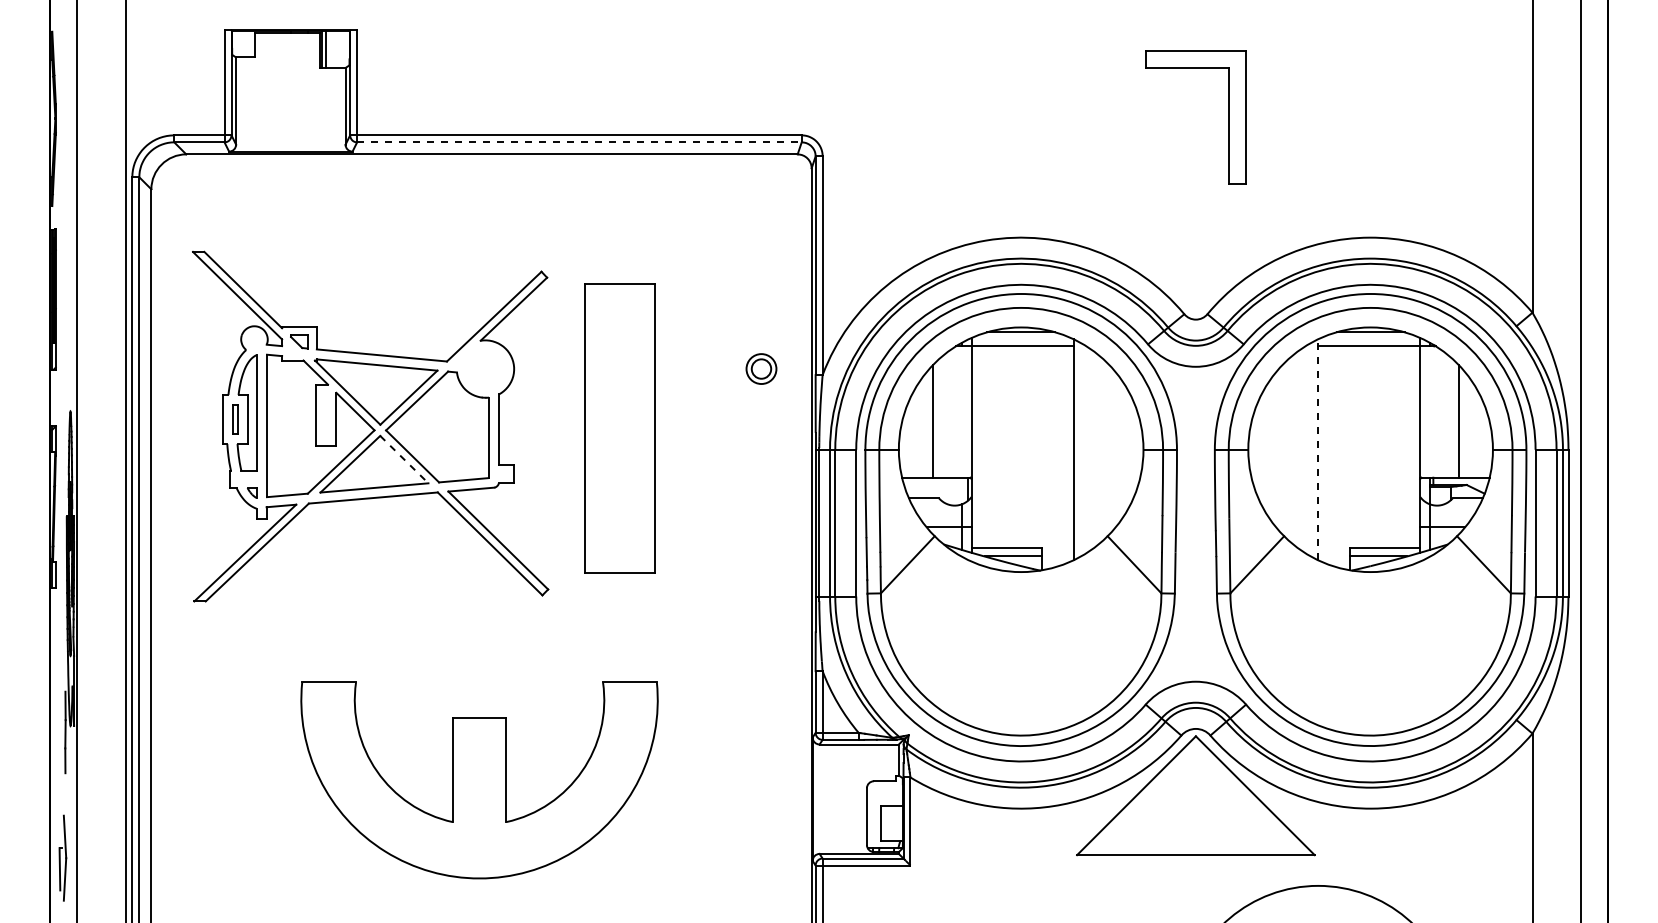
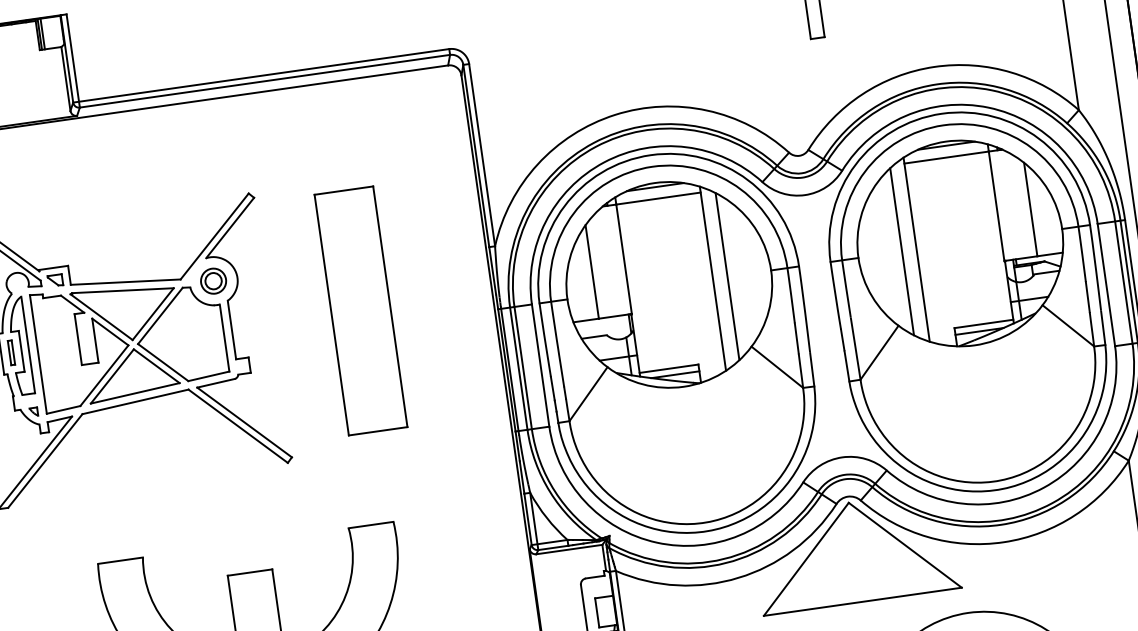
line: (579, 142) -> (265, 81), dashed -> solid
part: (761, 368) -> (213, 280), moved
part: (619, 428) -> (360, 310), moved
line: (1091, 449) -> (727, 276), added
line: (1300, 449) -> (901, 251), added
line: (1318, 449) -> (916, 249), dashed -> solid
line: (404, 459) -> (156, 366), dashed -> solid

